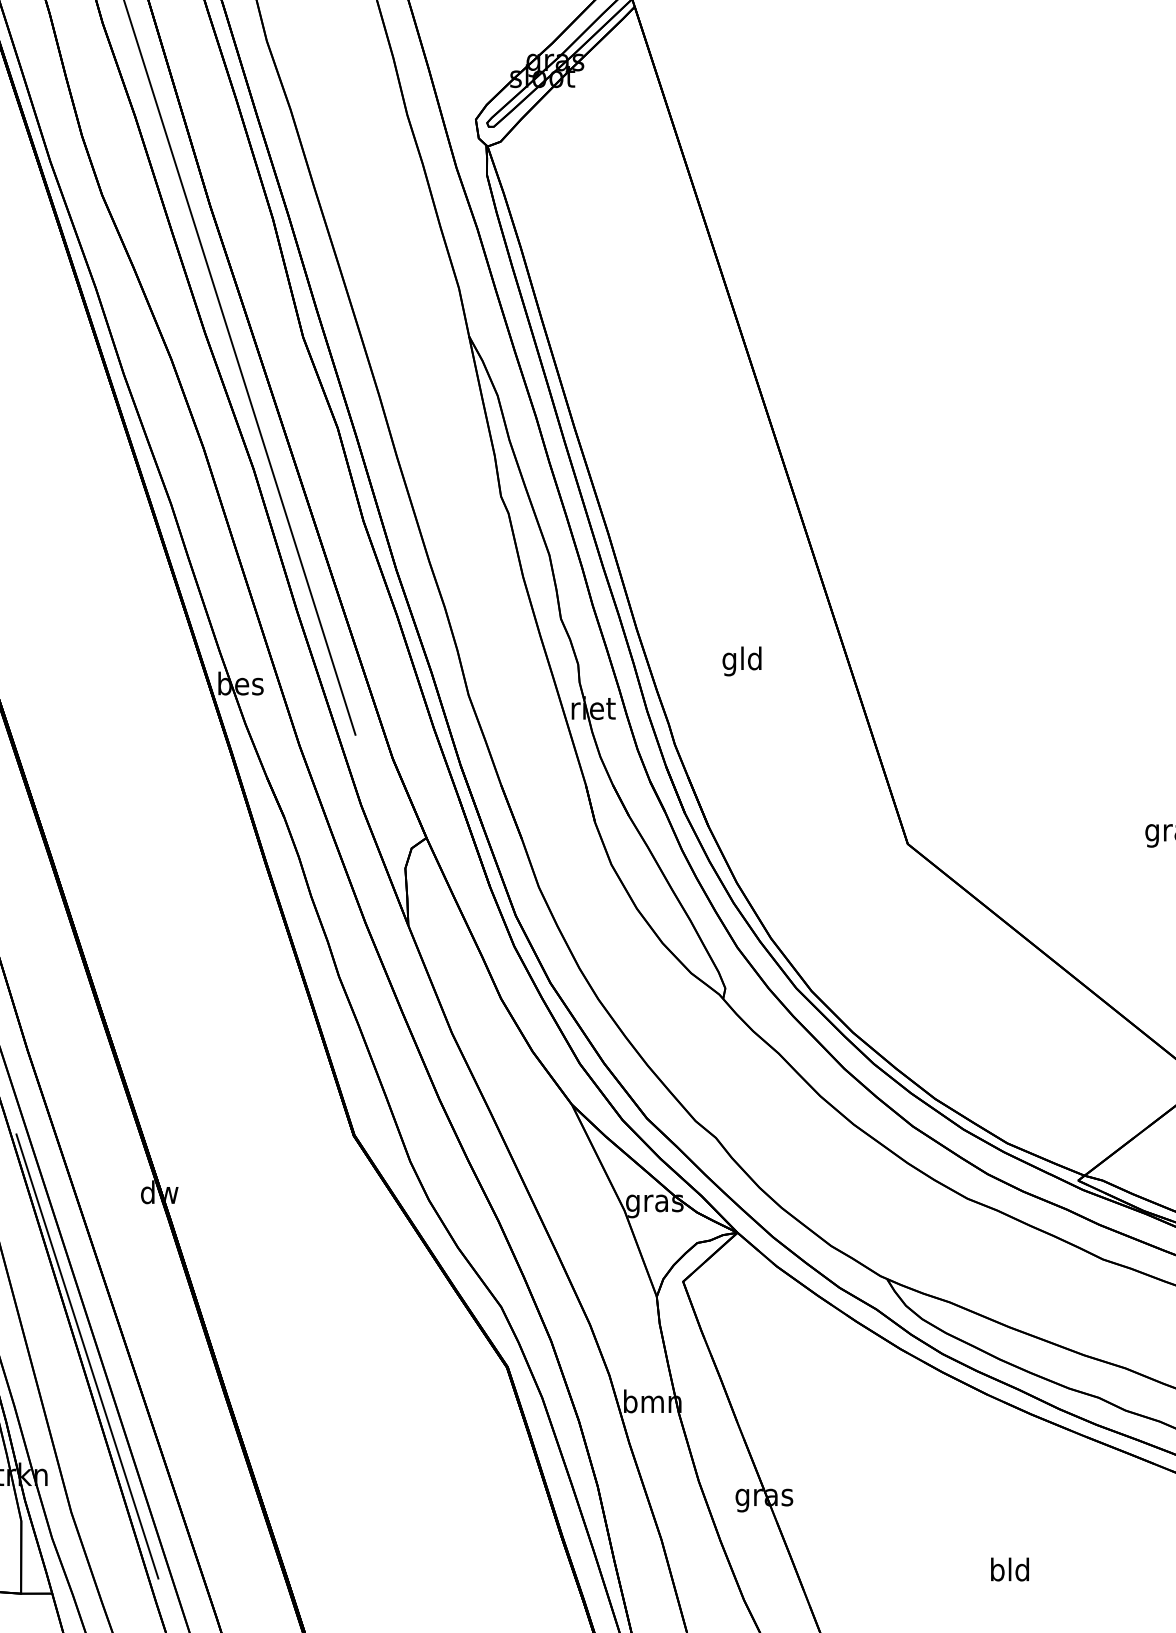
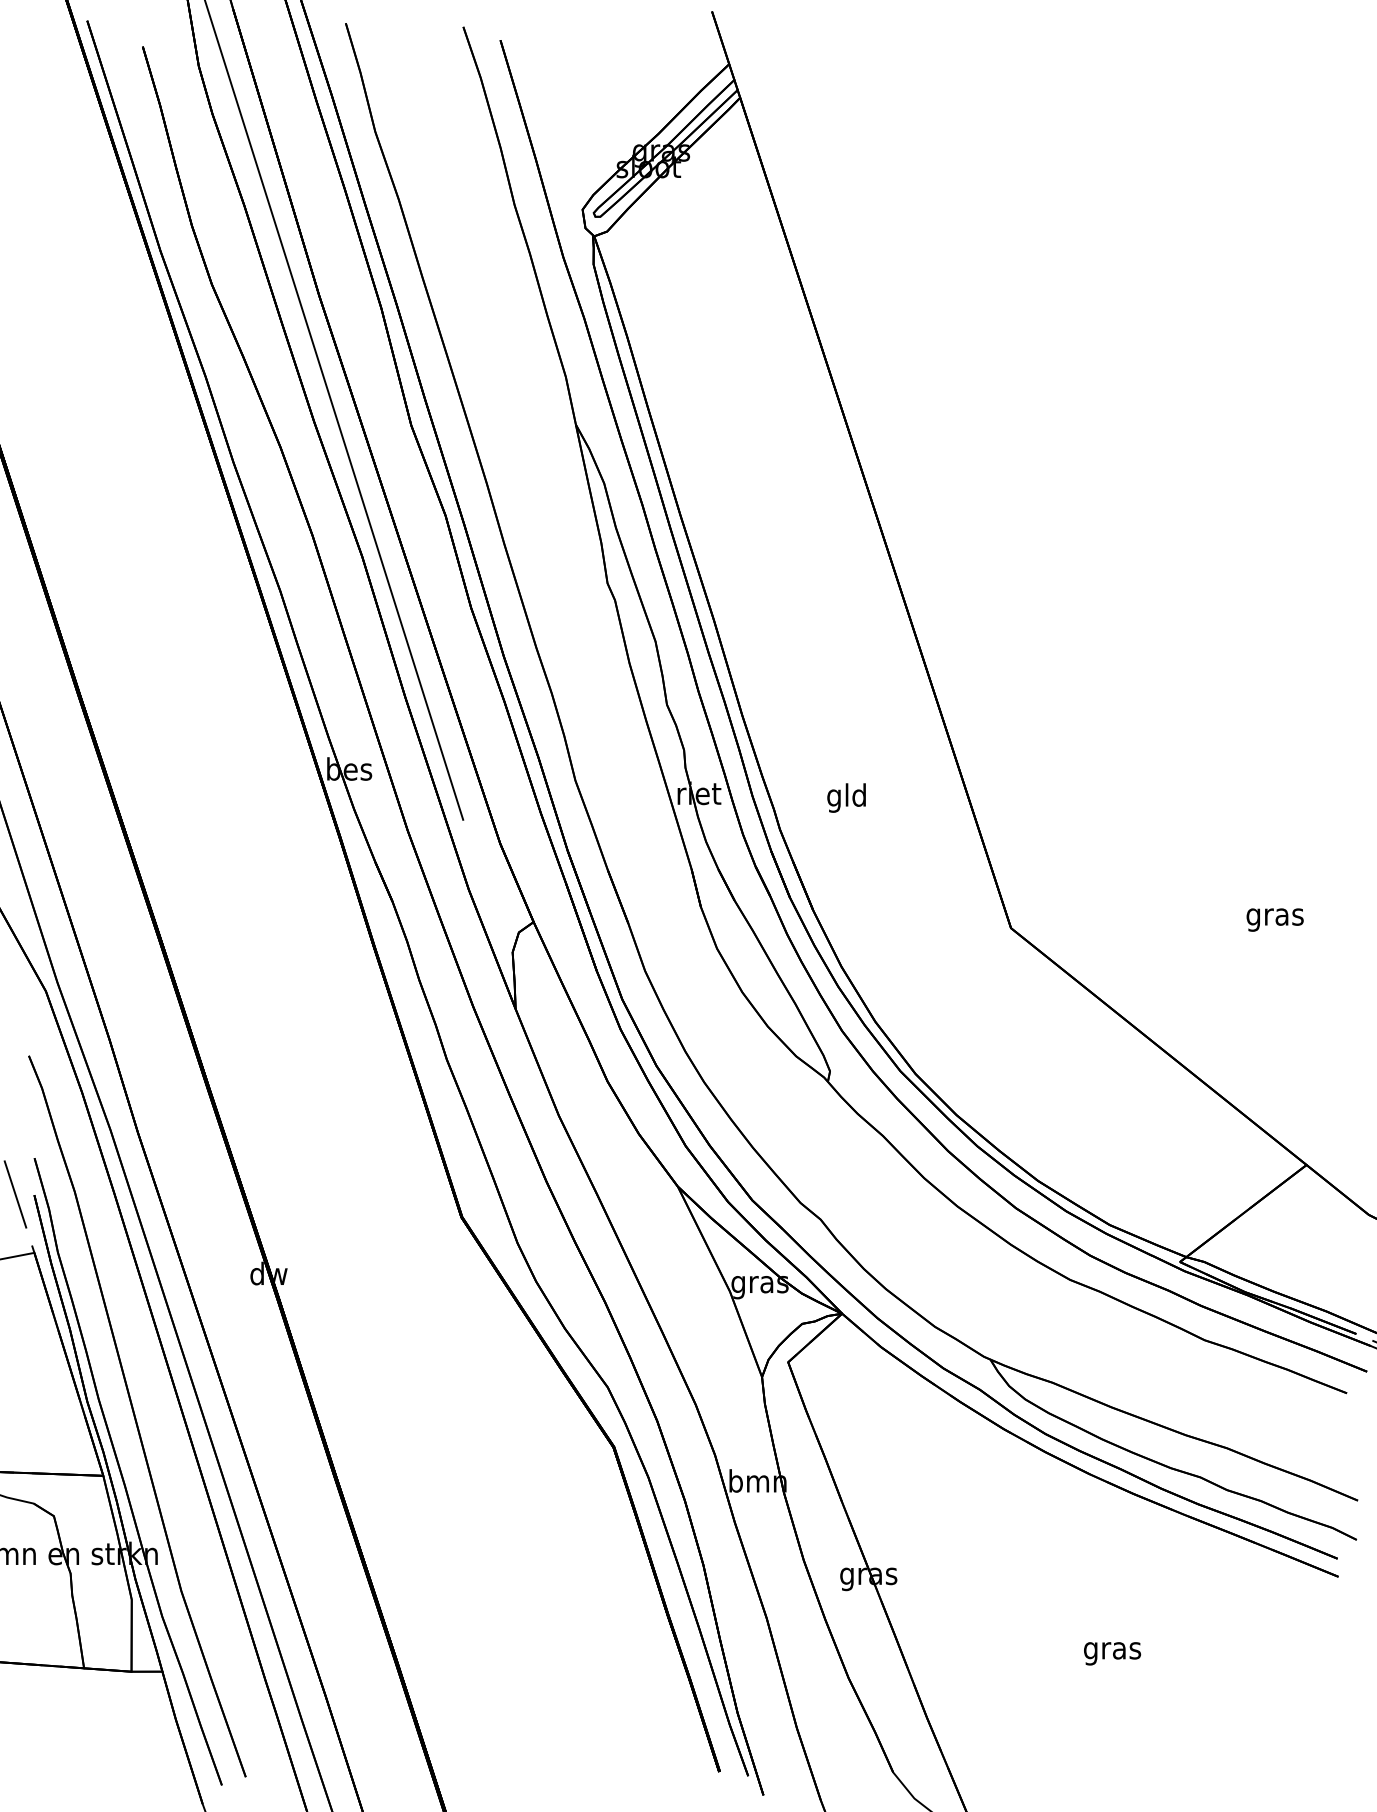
text: (741, 660) -> (846, 797), moved
line: (86, 1356) -> (196, 1436), removed
text: (1010, 1572) -> (1112, 1650), bld -> gras

